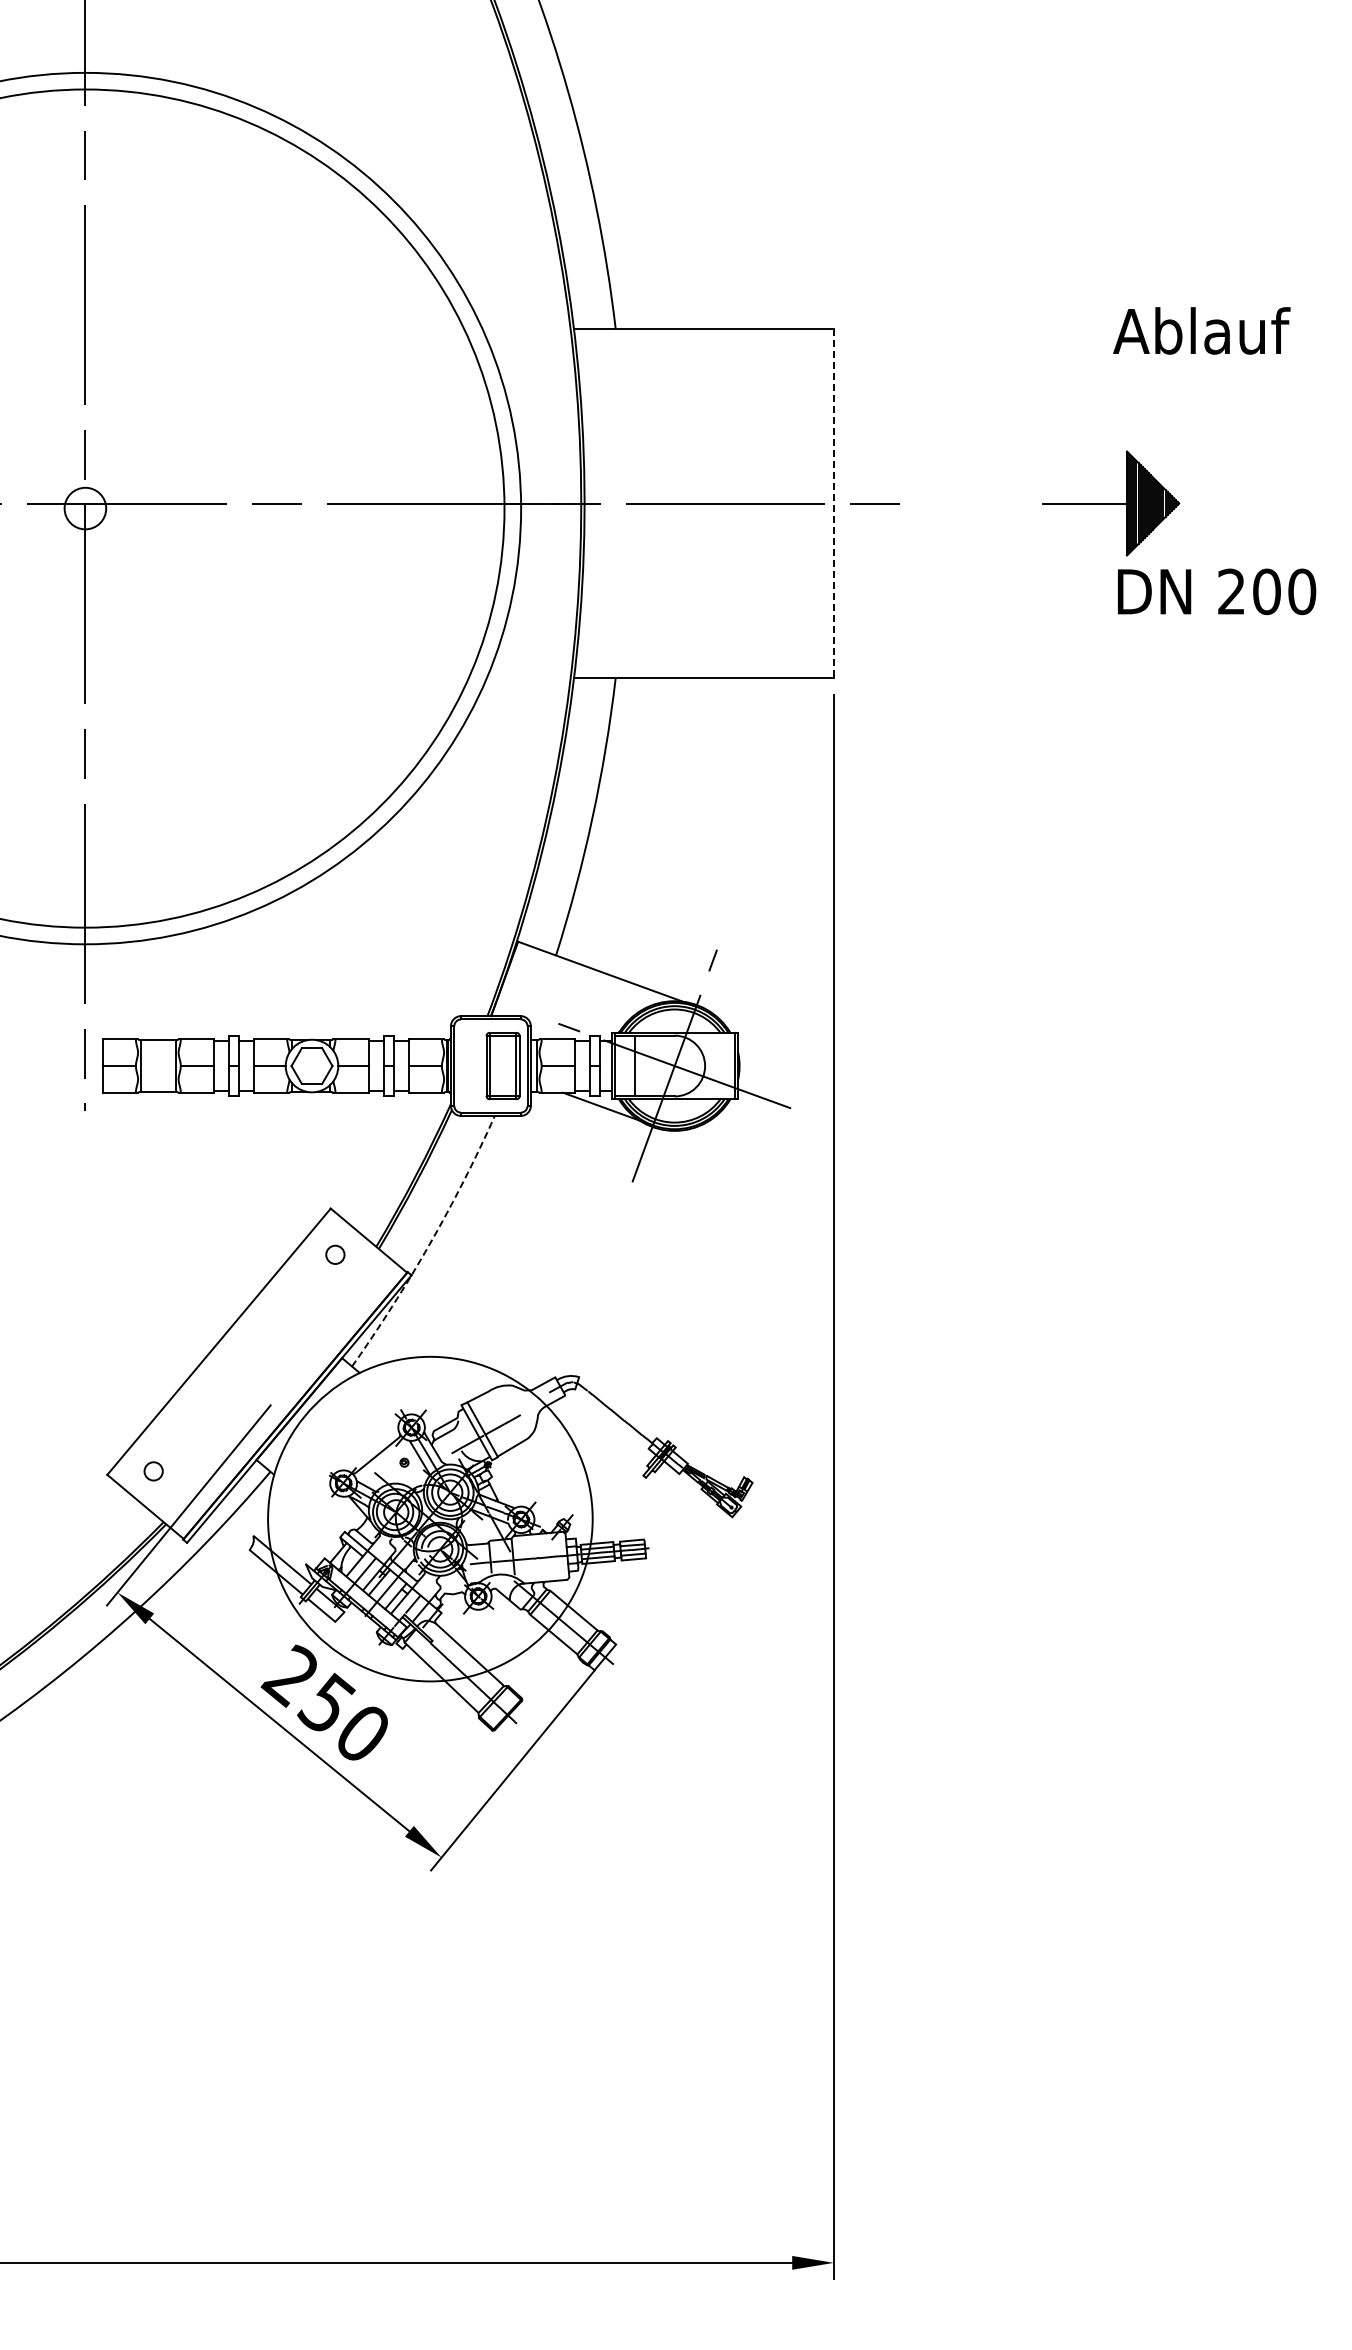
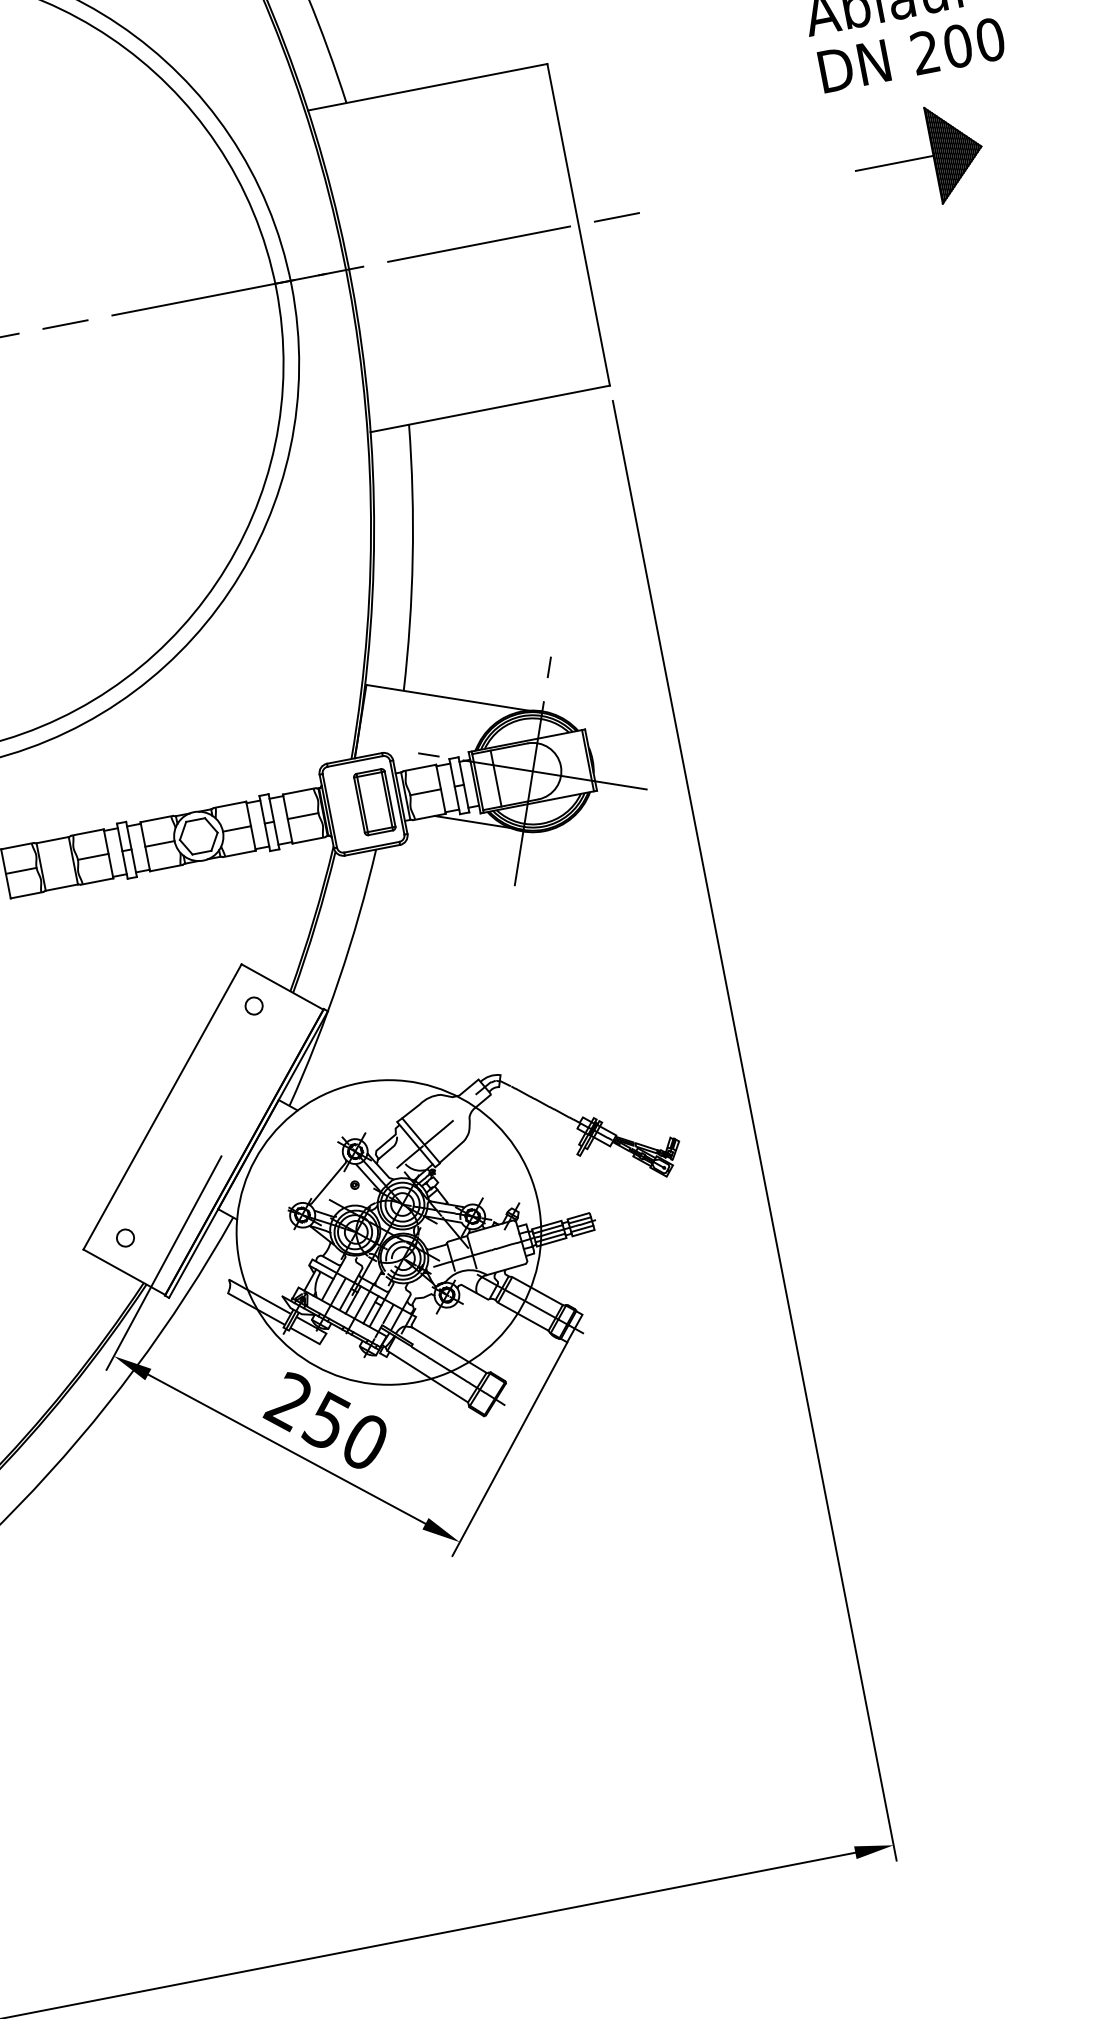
line: (833, 503) -> (578, 224), dashed -> solid
part: (1111, 503) -> (919, 158), moved
text: (1217, 591) -> (912, 54), moved
arc: (429, 1244) -> (338, 979), dashed -> solid

